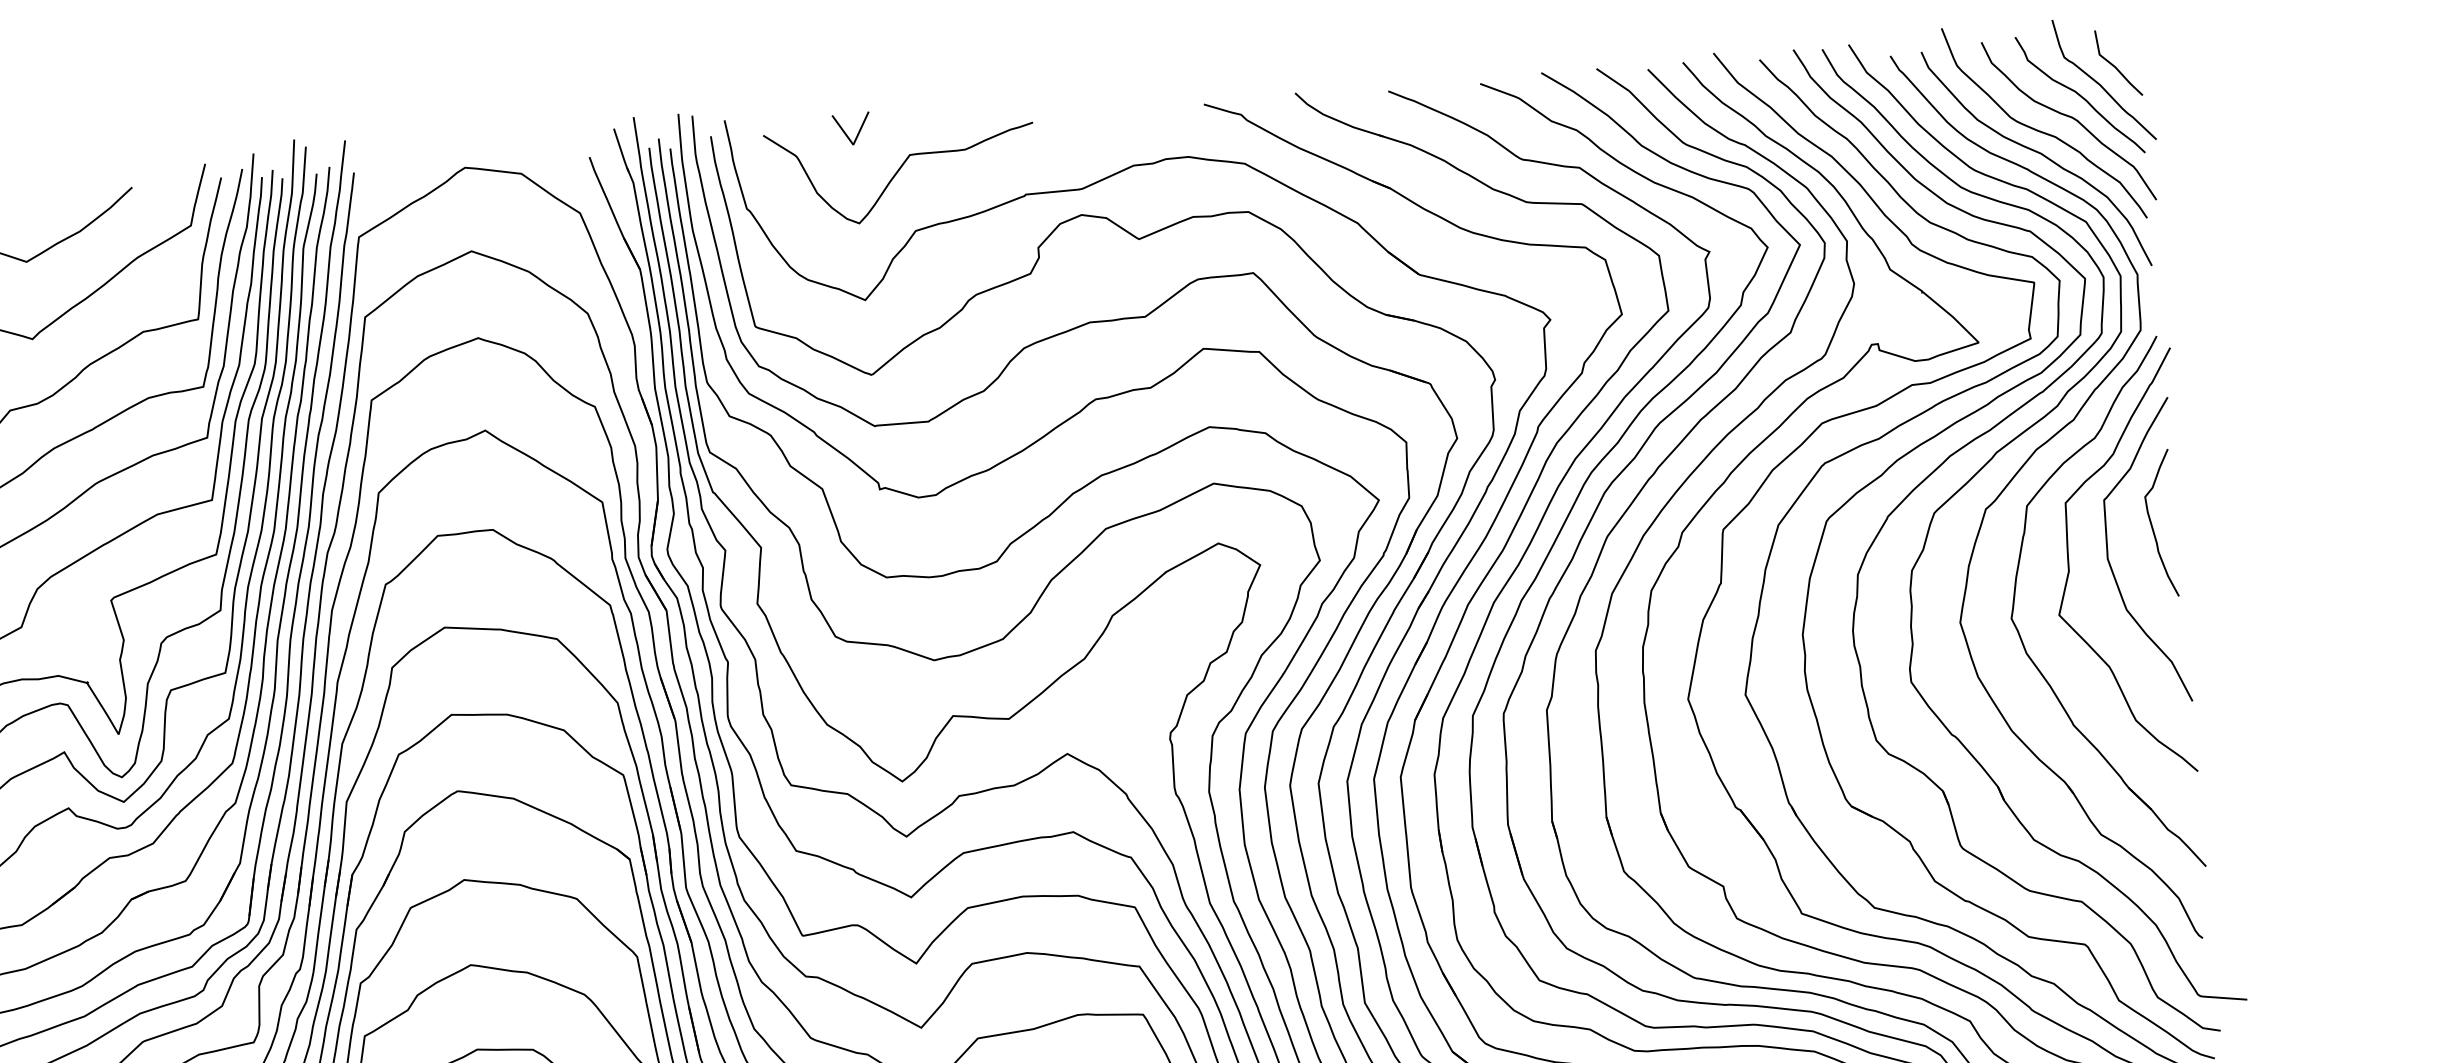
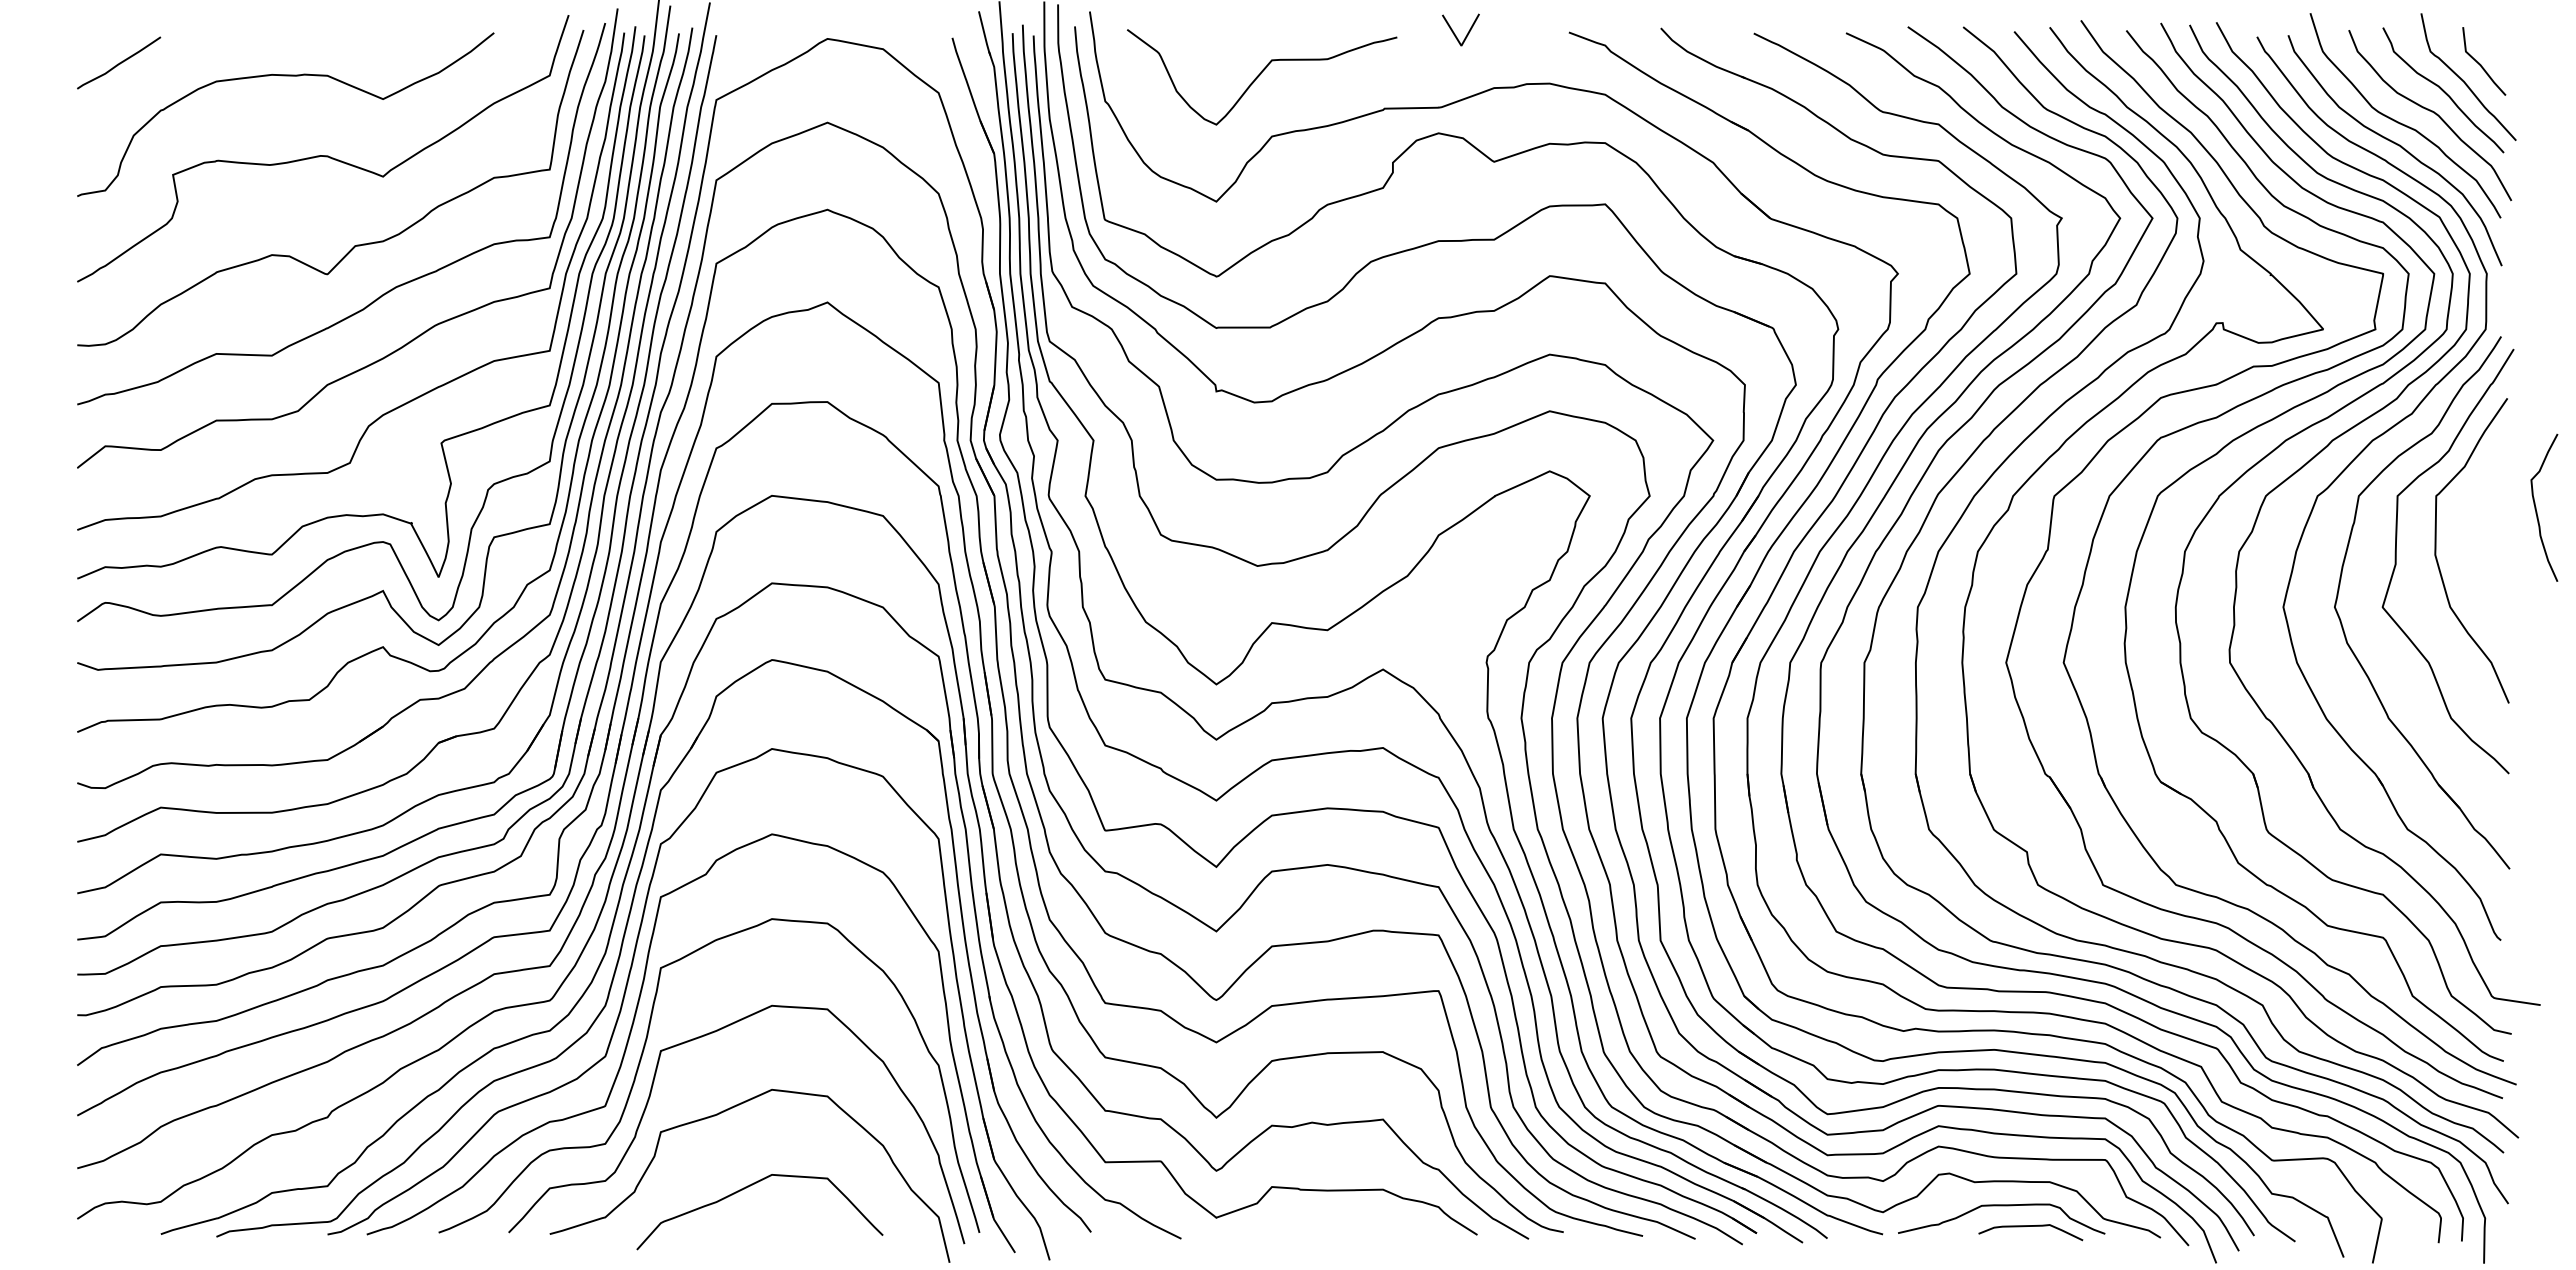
line: (845, 132) -> (1454, 32), moved
curve: (2152, 523) -> (2536, 507), moved

